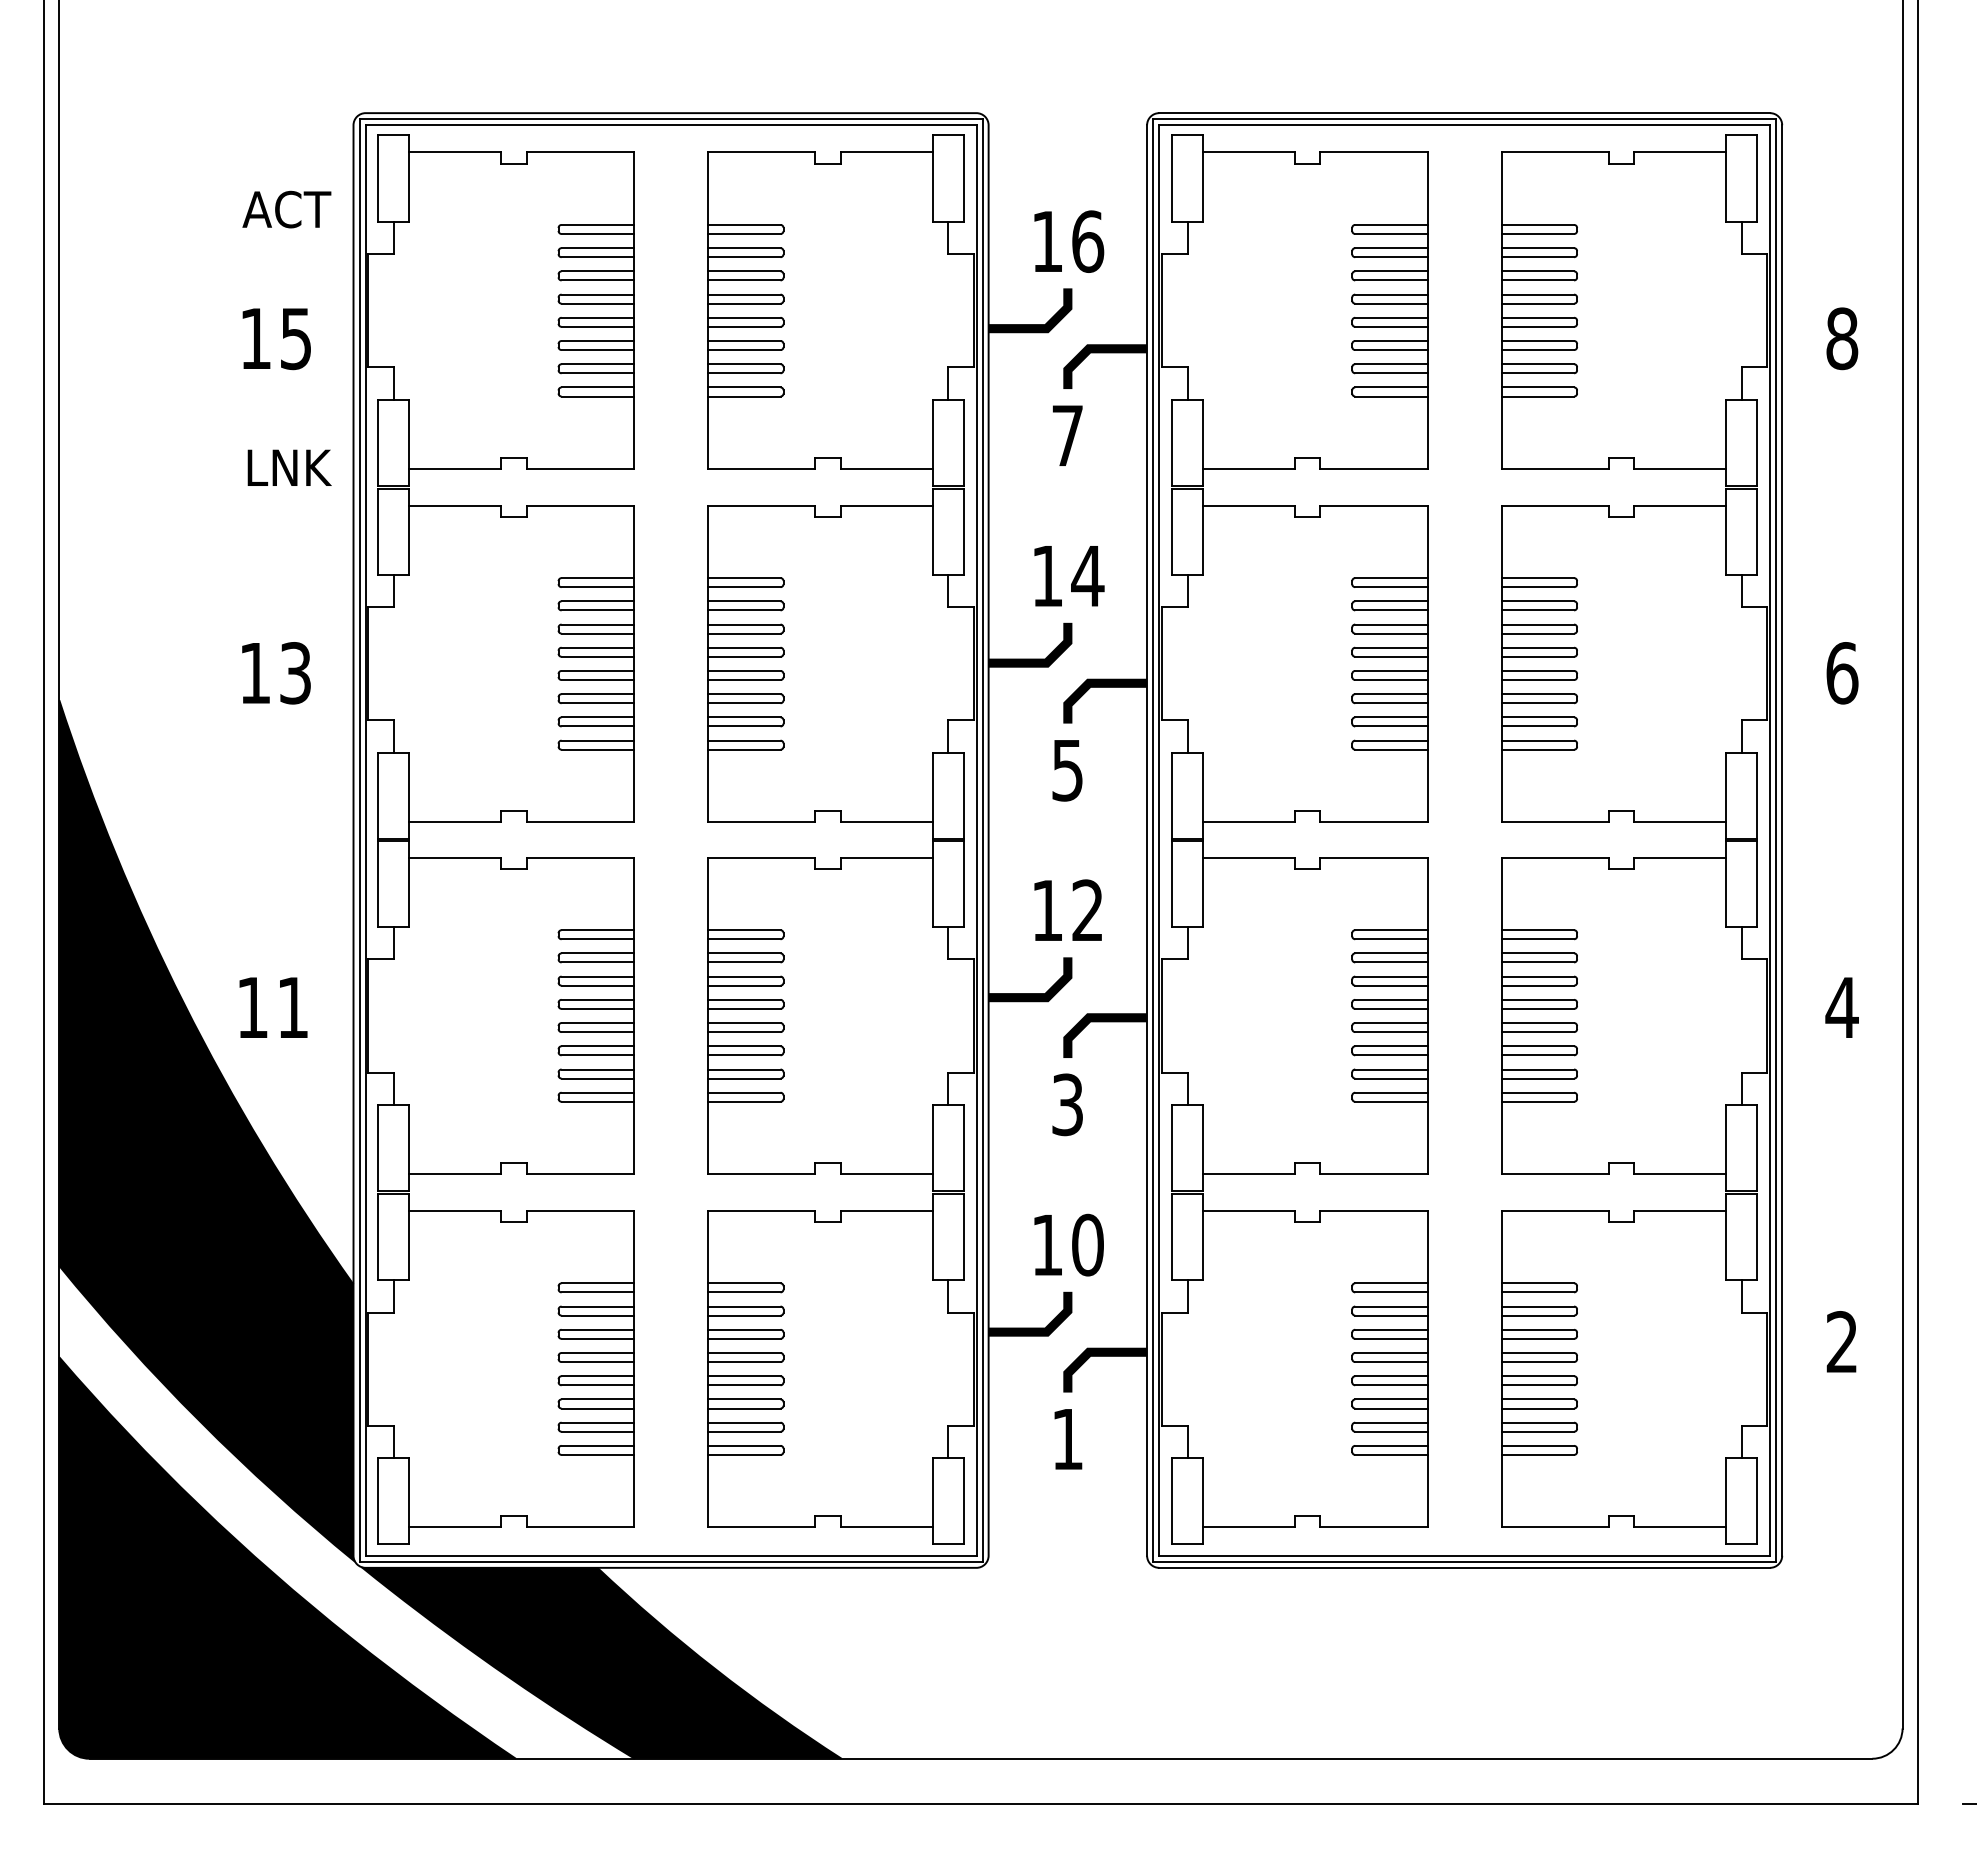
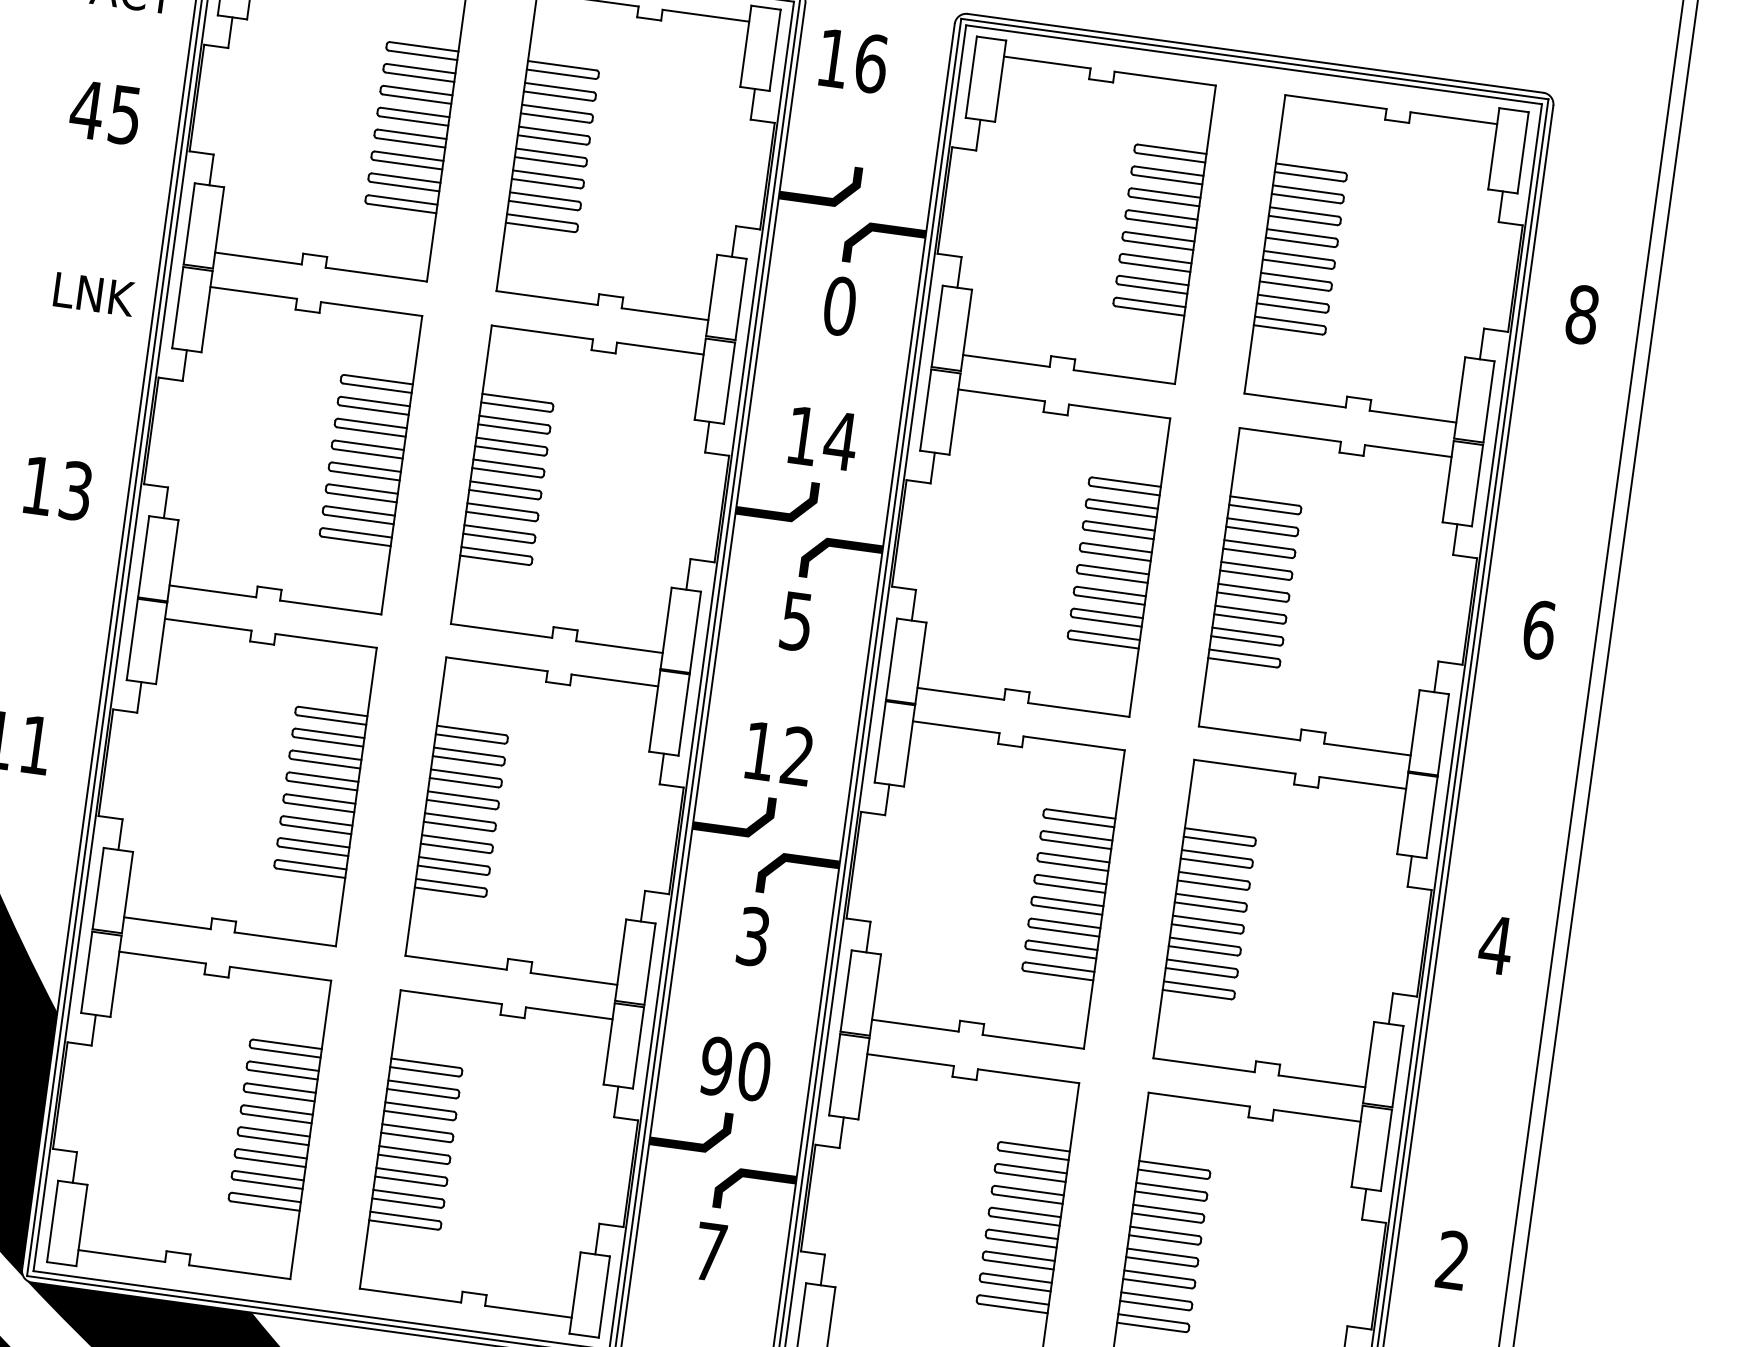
text: (1069, 241) -> (854, 61), moved
text: (255, 338) -> (86, 109), 15 -> 45
text: (1067, 435) -> (839, 305), 7 -> 0
text: (289, 467) -> (94, 294), moved
text: (276, 673) -> (58, 488), moved
text: (1047, 1244) -> (716, 1065), 10 -> 90
text: (1067, 1439) -> (710, 1252), 1 -> 7

